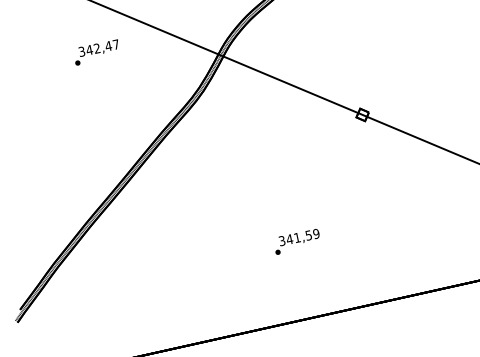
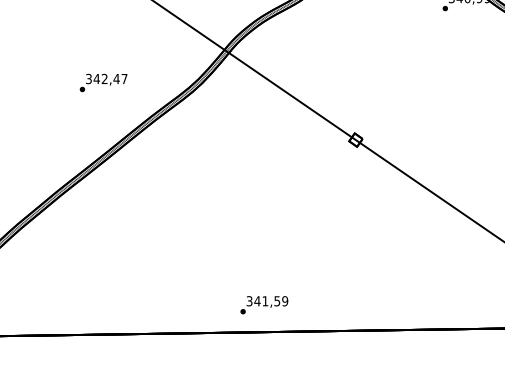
text: (96, 52) -> (103, 82), moved
text: (297, 242) -> (264, 305), moved

